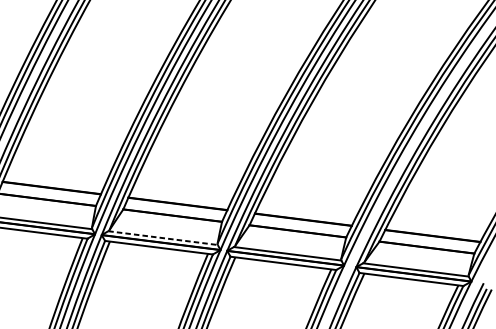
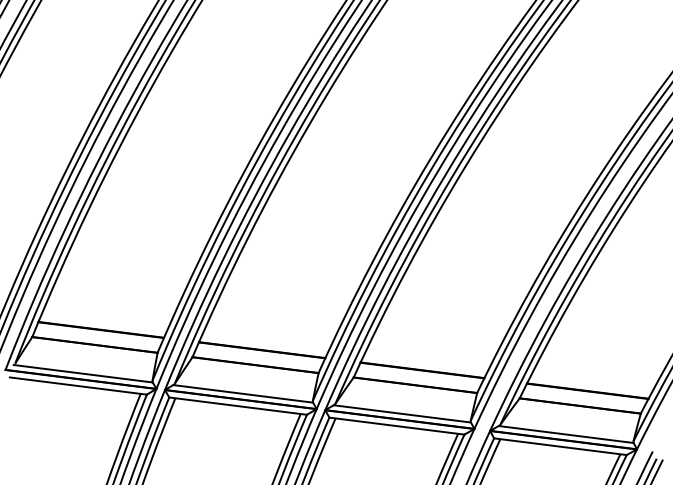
line: (163, 237) -> (243, 393), dashed -> solid

